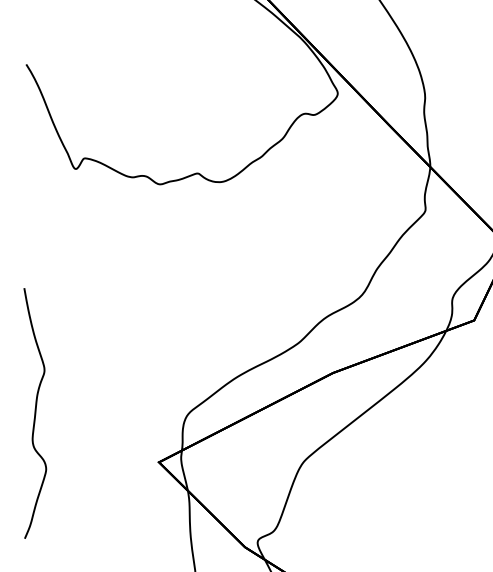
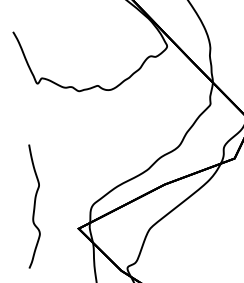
curve: (35, 413) -> (34, 206), moved

